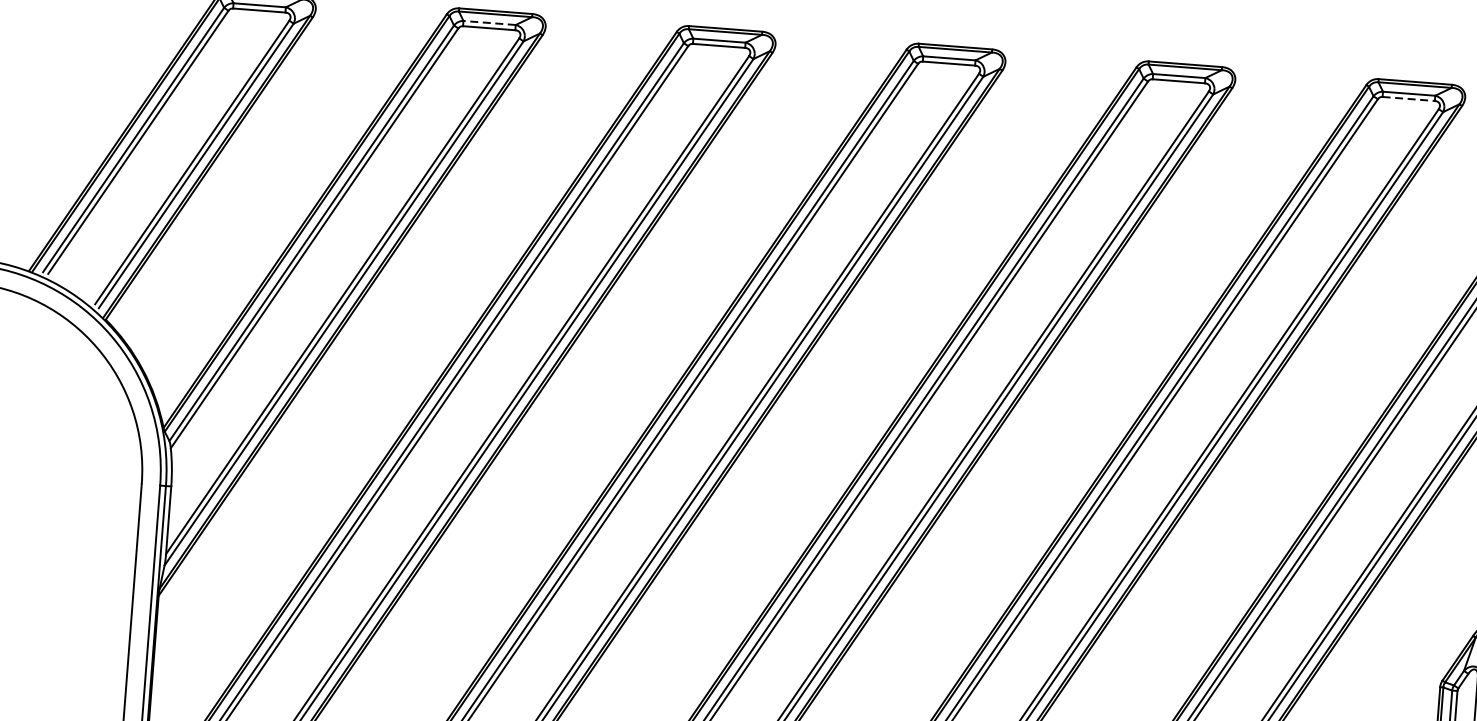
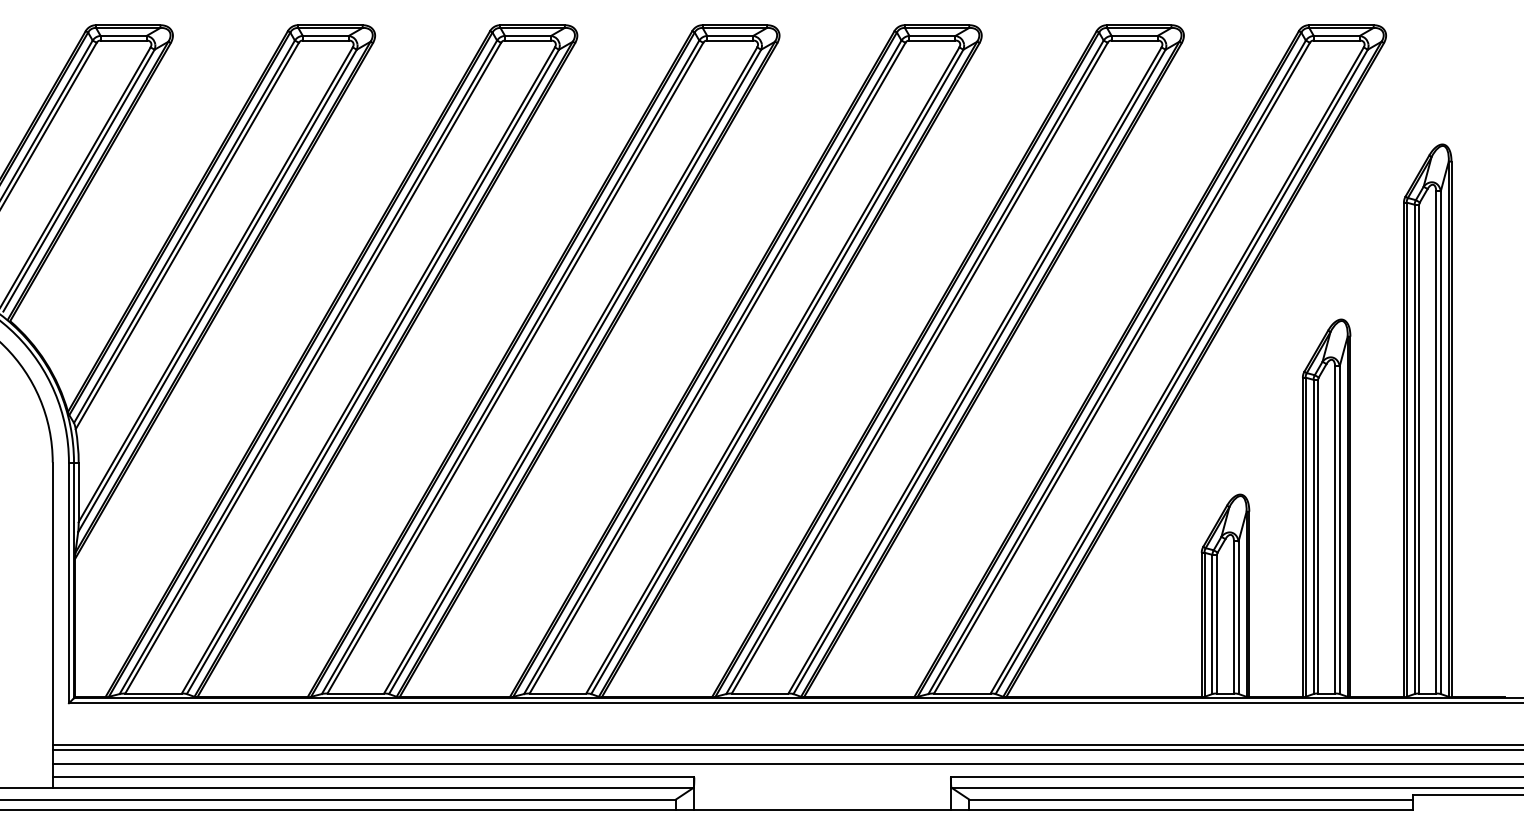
line: (489, 22) -> (325, 35), dashed -> solid
line: (1408, 98) -> (1134, 40), dashed -> solid

